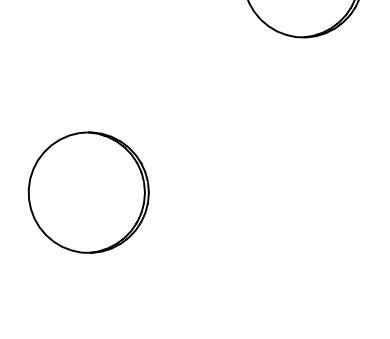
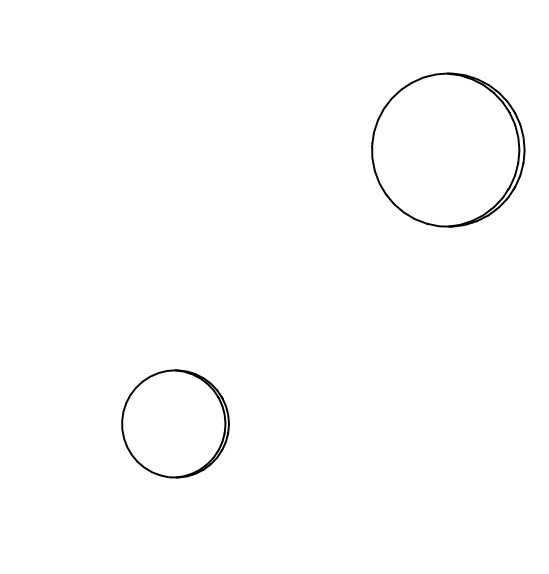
part: (88, 192) -> (175, 423), size x0.7

